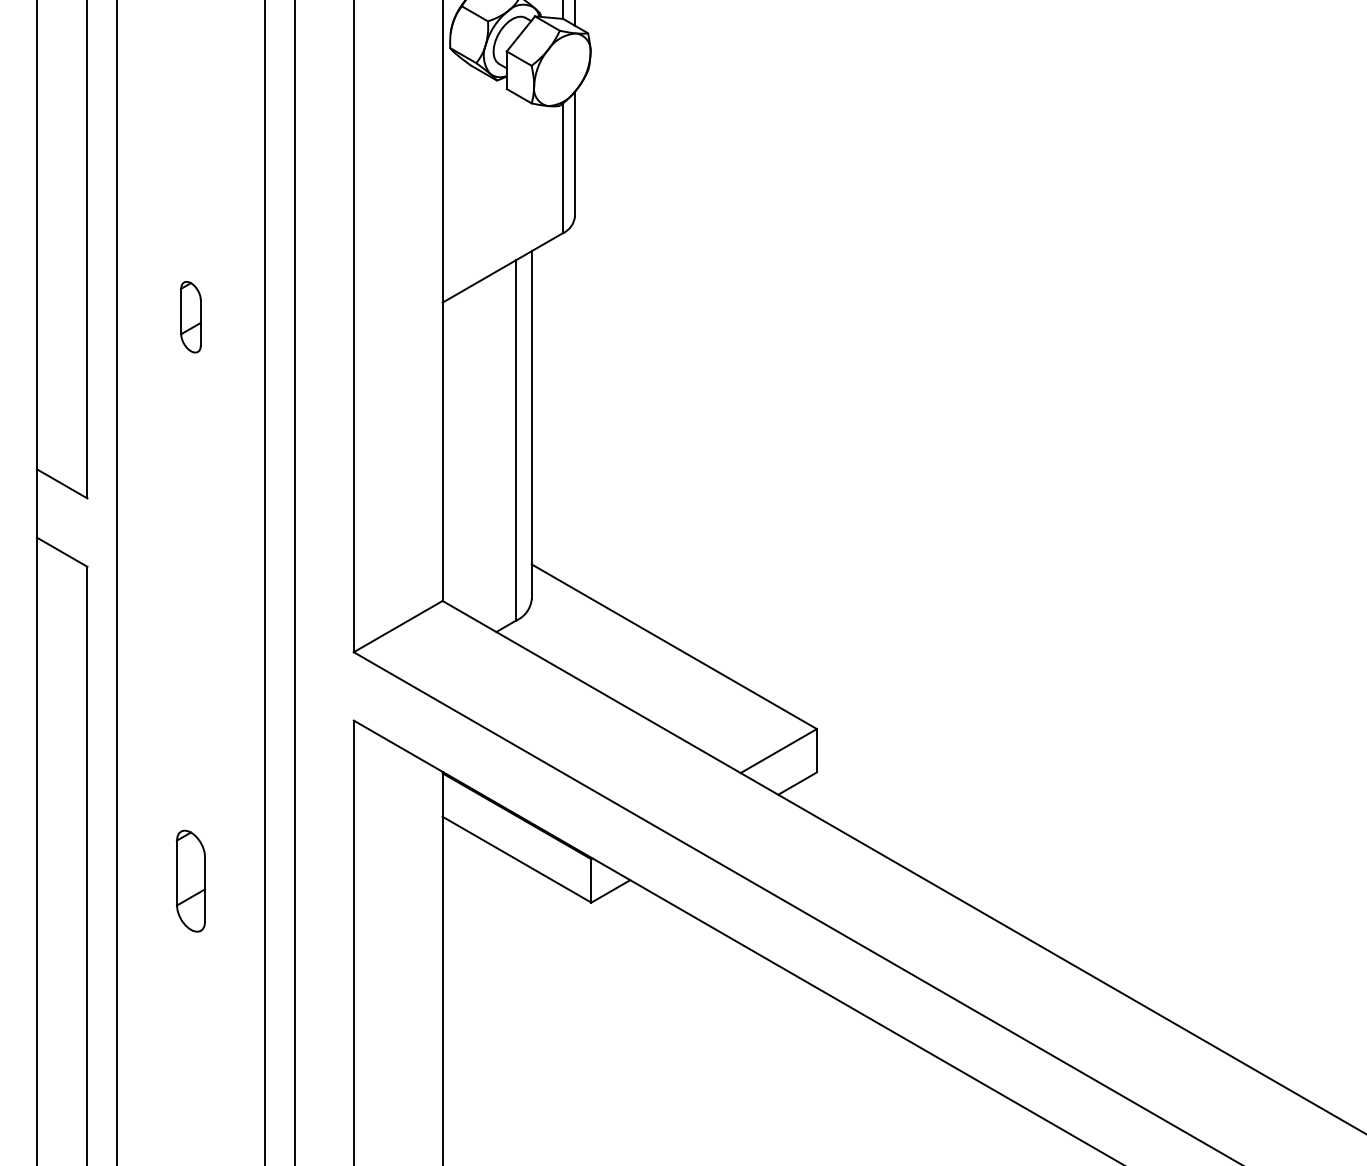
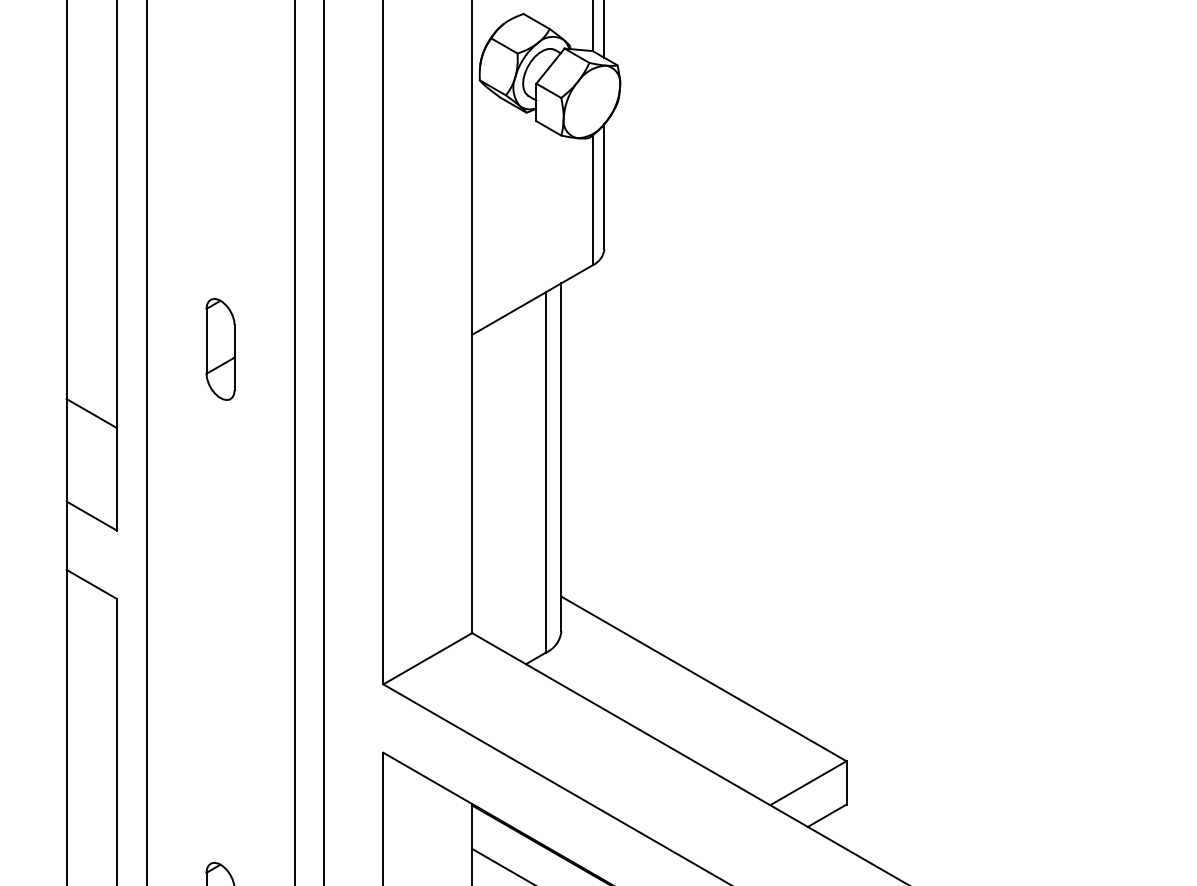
part: (190, 316) -> (220, 348), size x1.43
line: (62, 380) -> (92, 412), added

